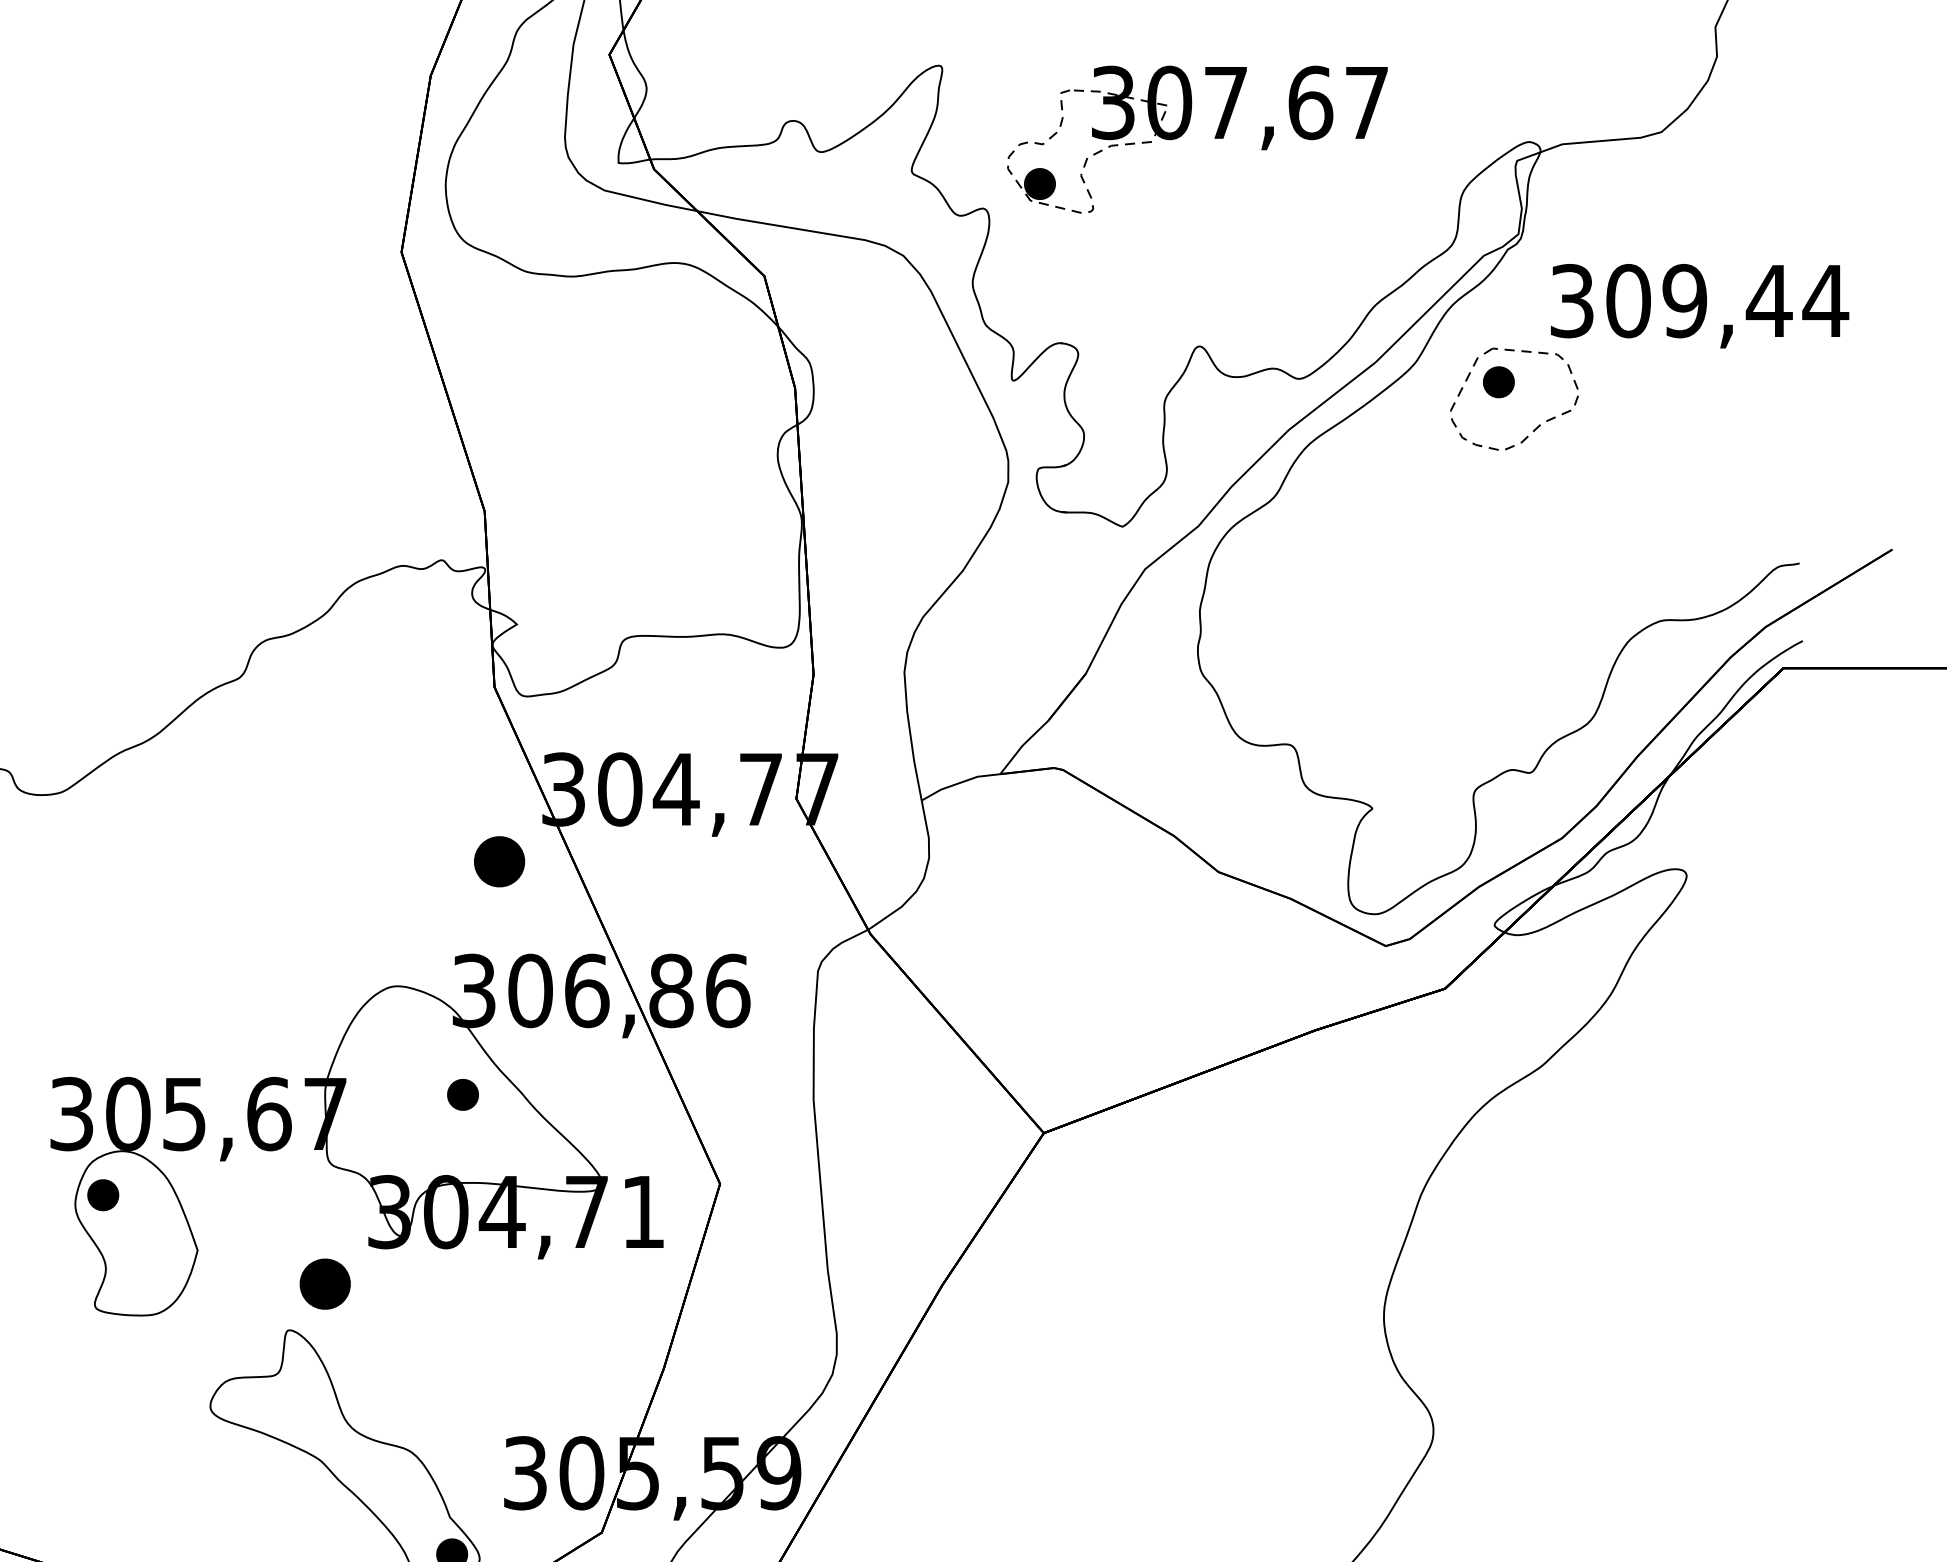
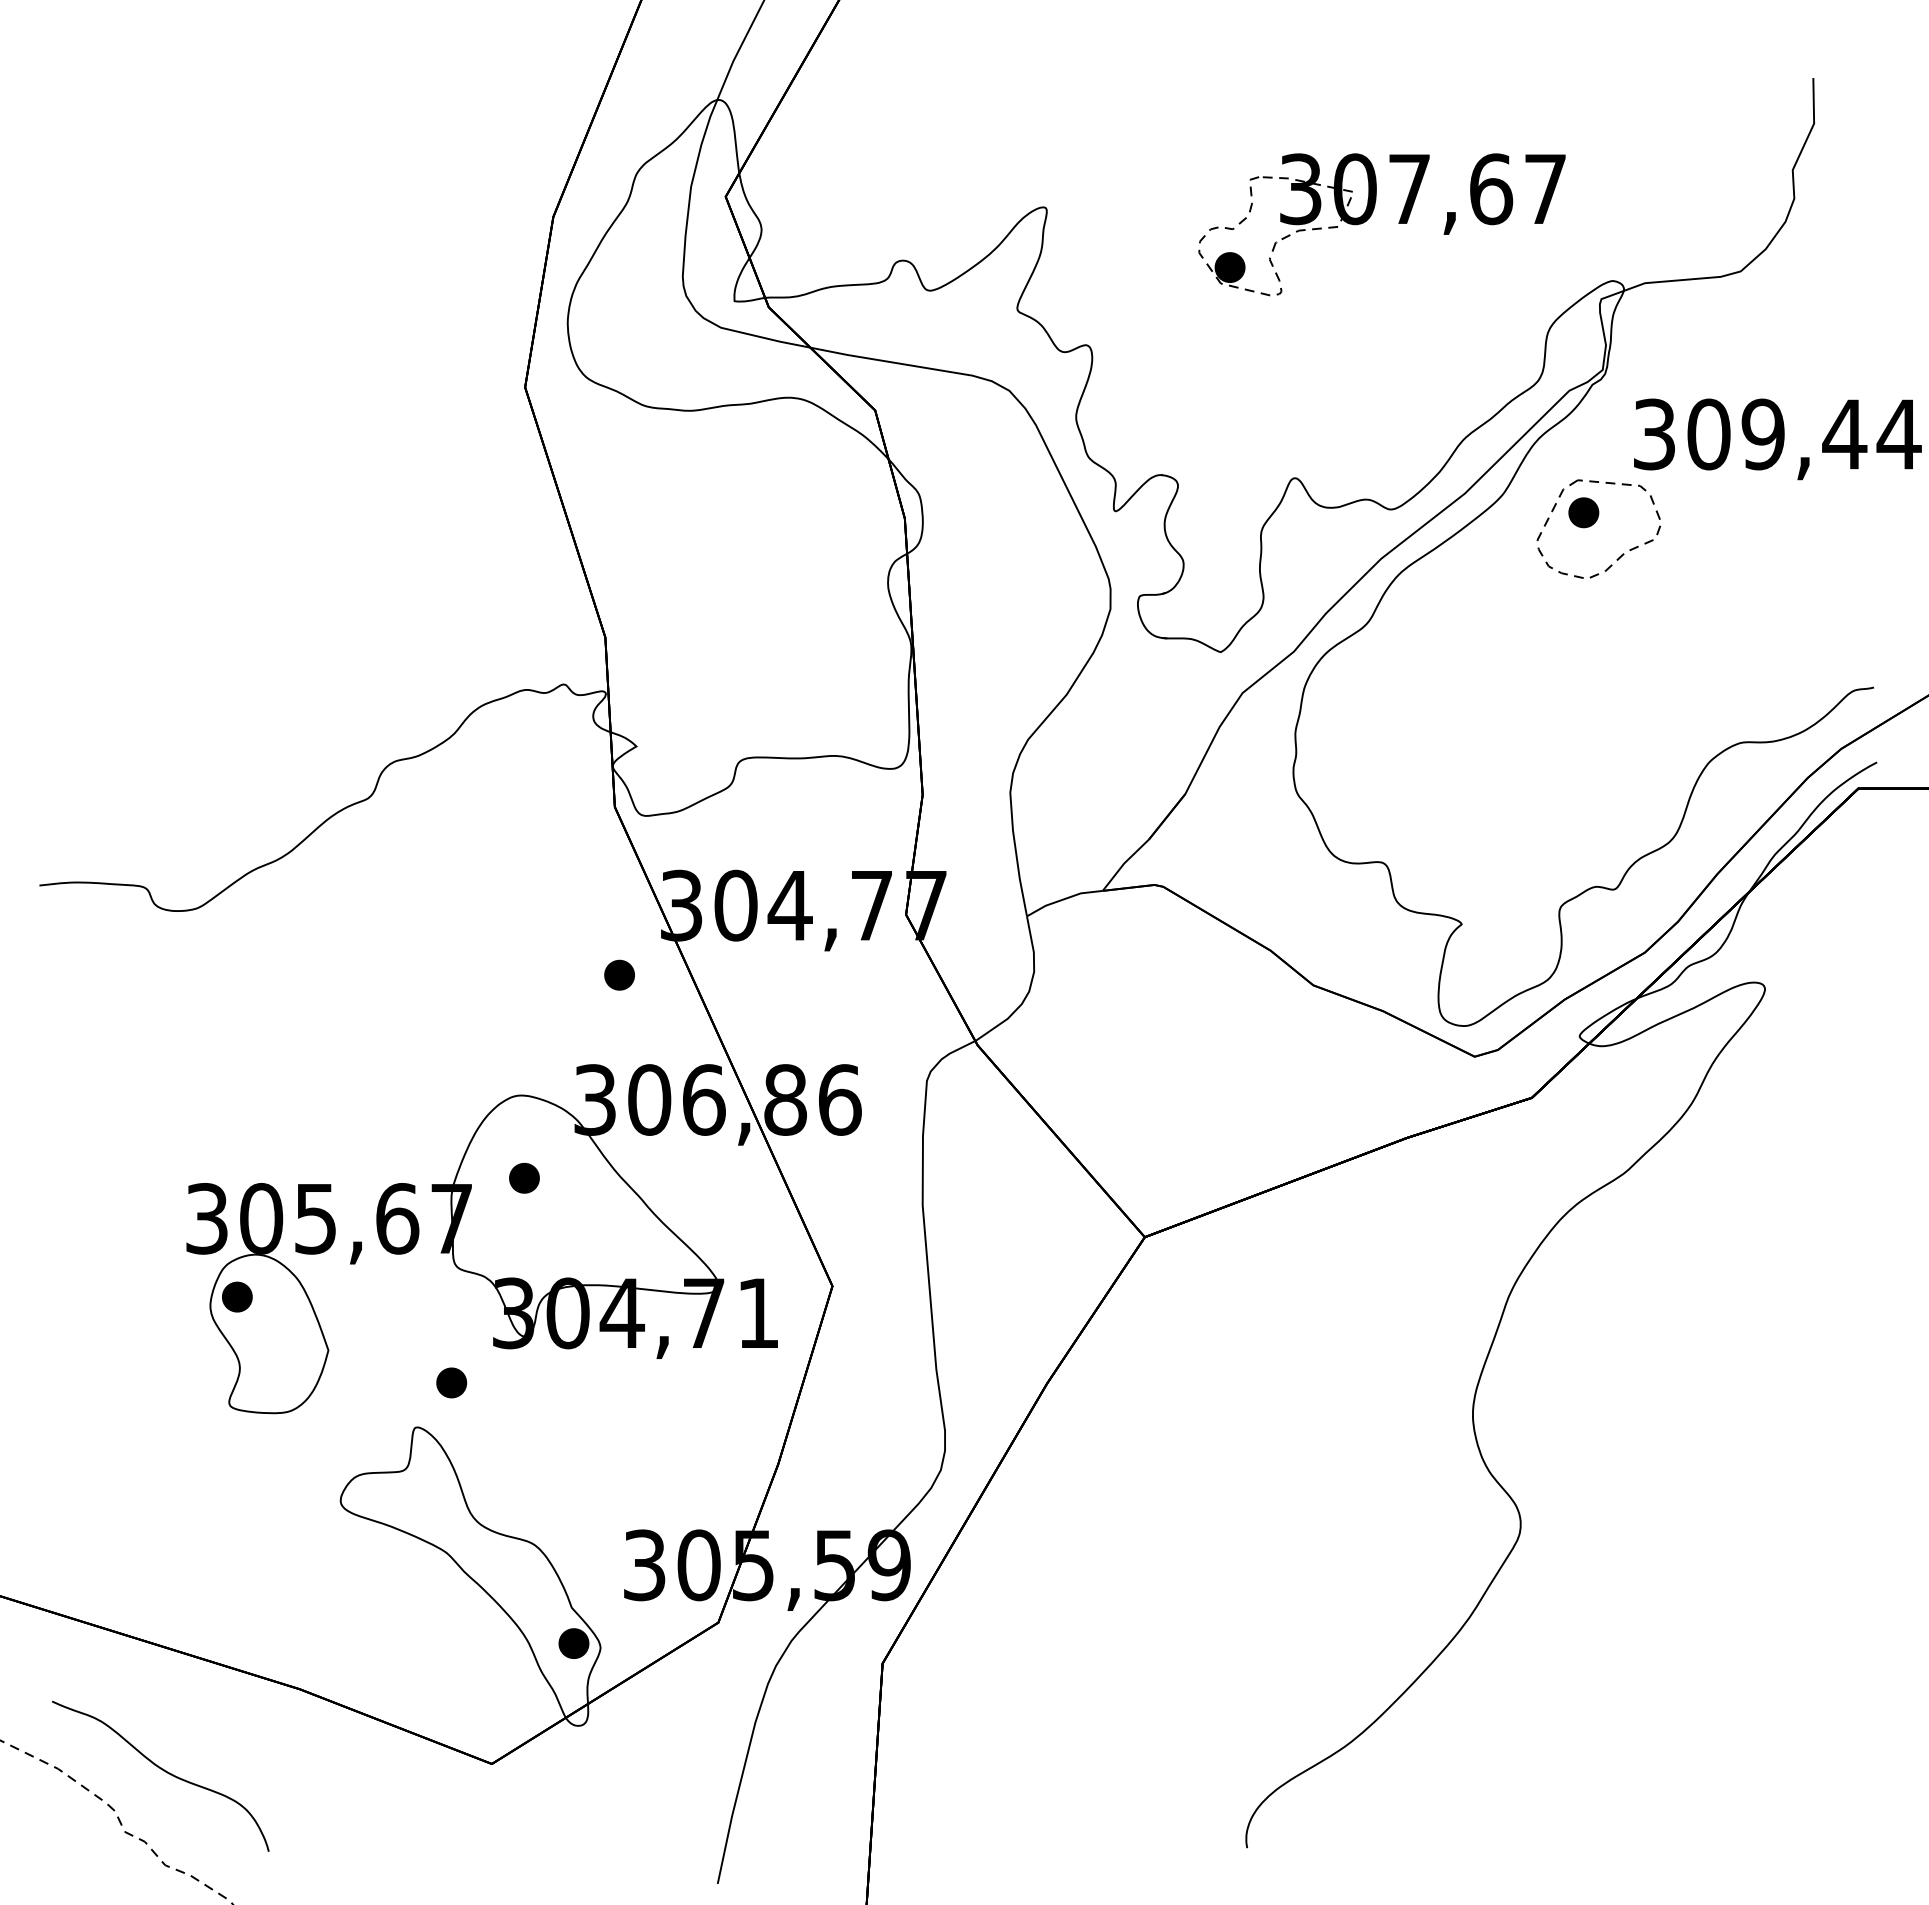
part: (1186, 131) -> (1371, 216), moved
part: (499, 860) -> (619, 974), size x0.62
part: (463, 1095) -> (524, 1178), moved
part: (325, 1283) -> (451, 1382), size x0.62

